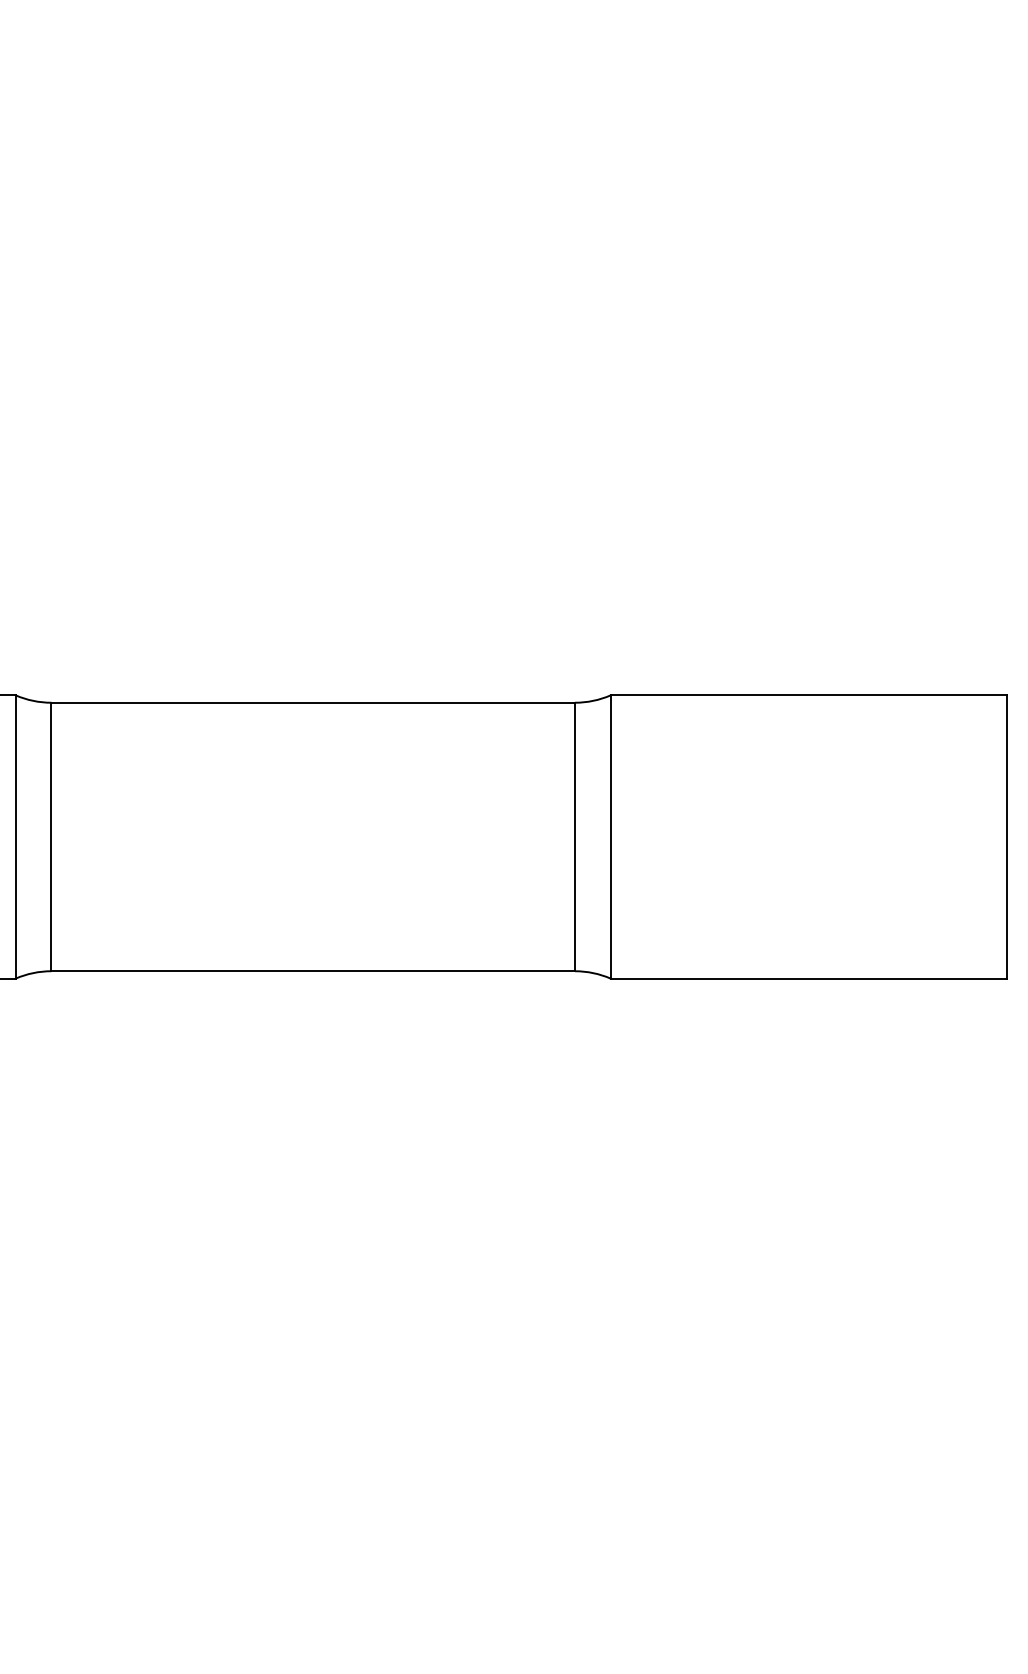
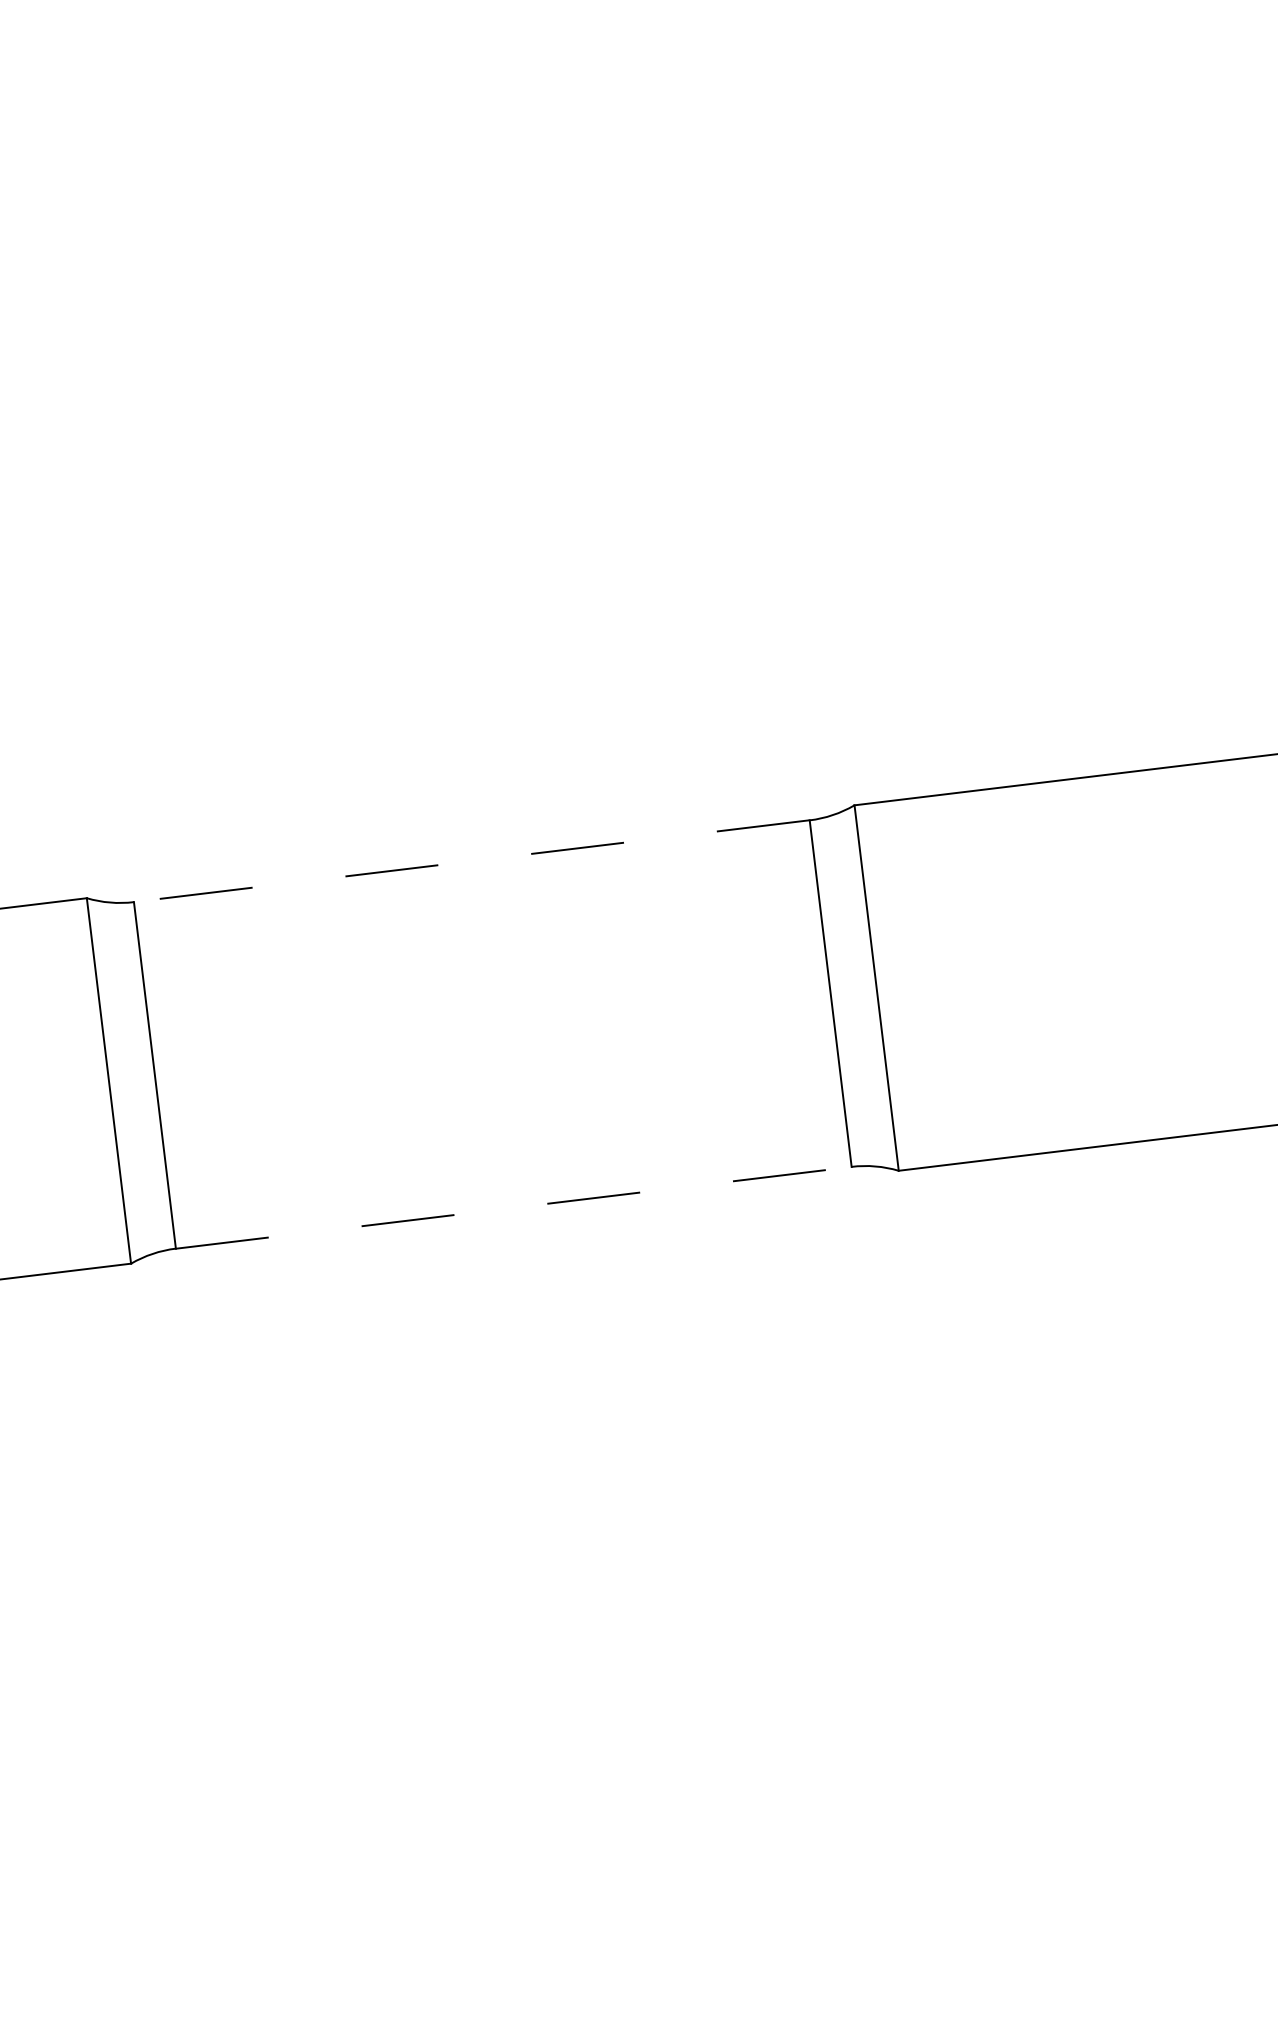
line: (313, 702) -> (472, 860), solid -> dashed
line: (313, 971) -> (514, 1208), solid -> dashed

